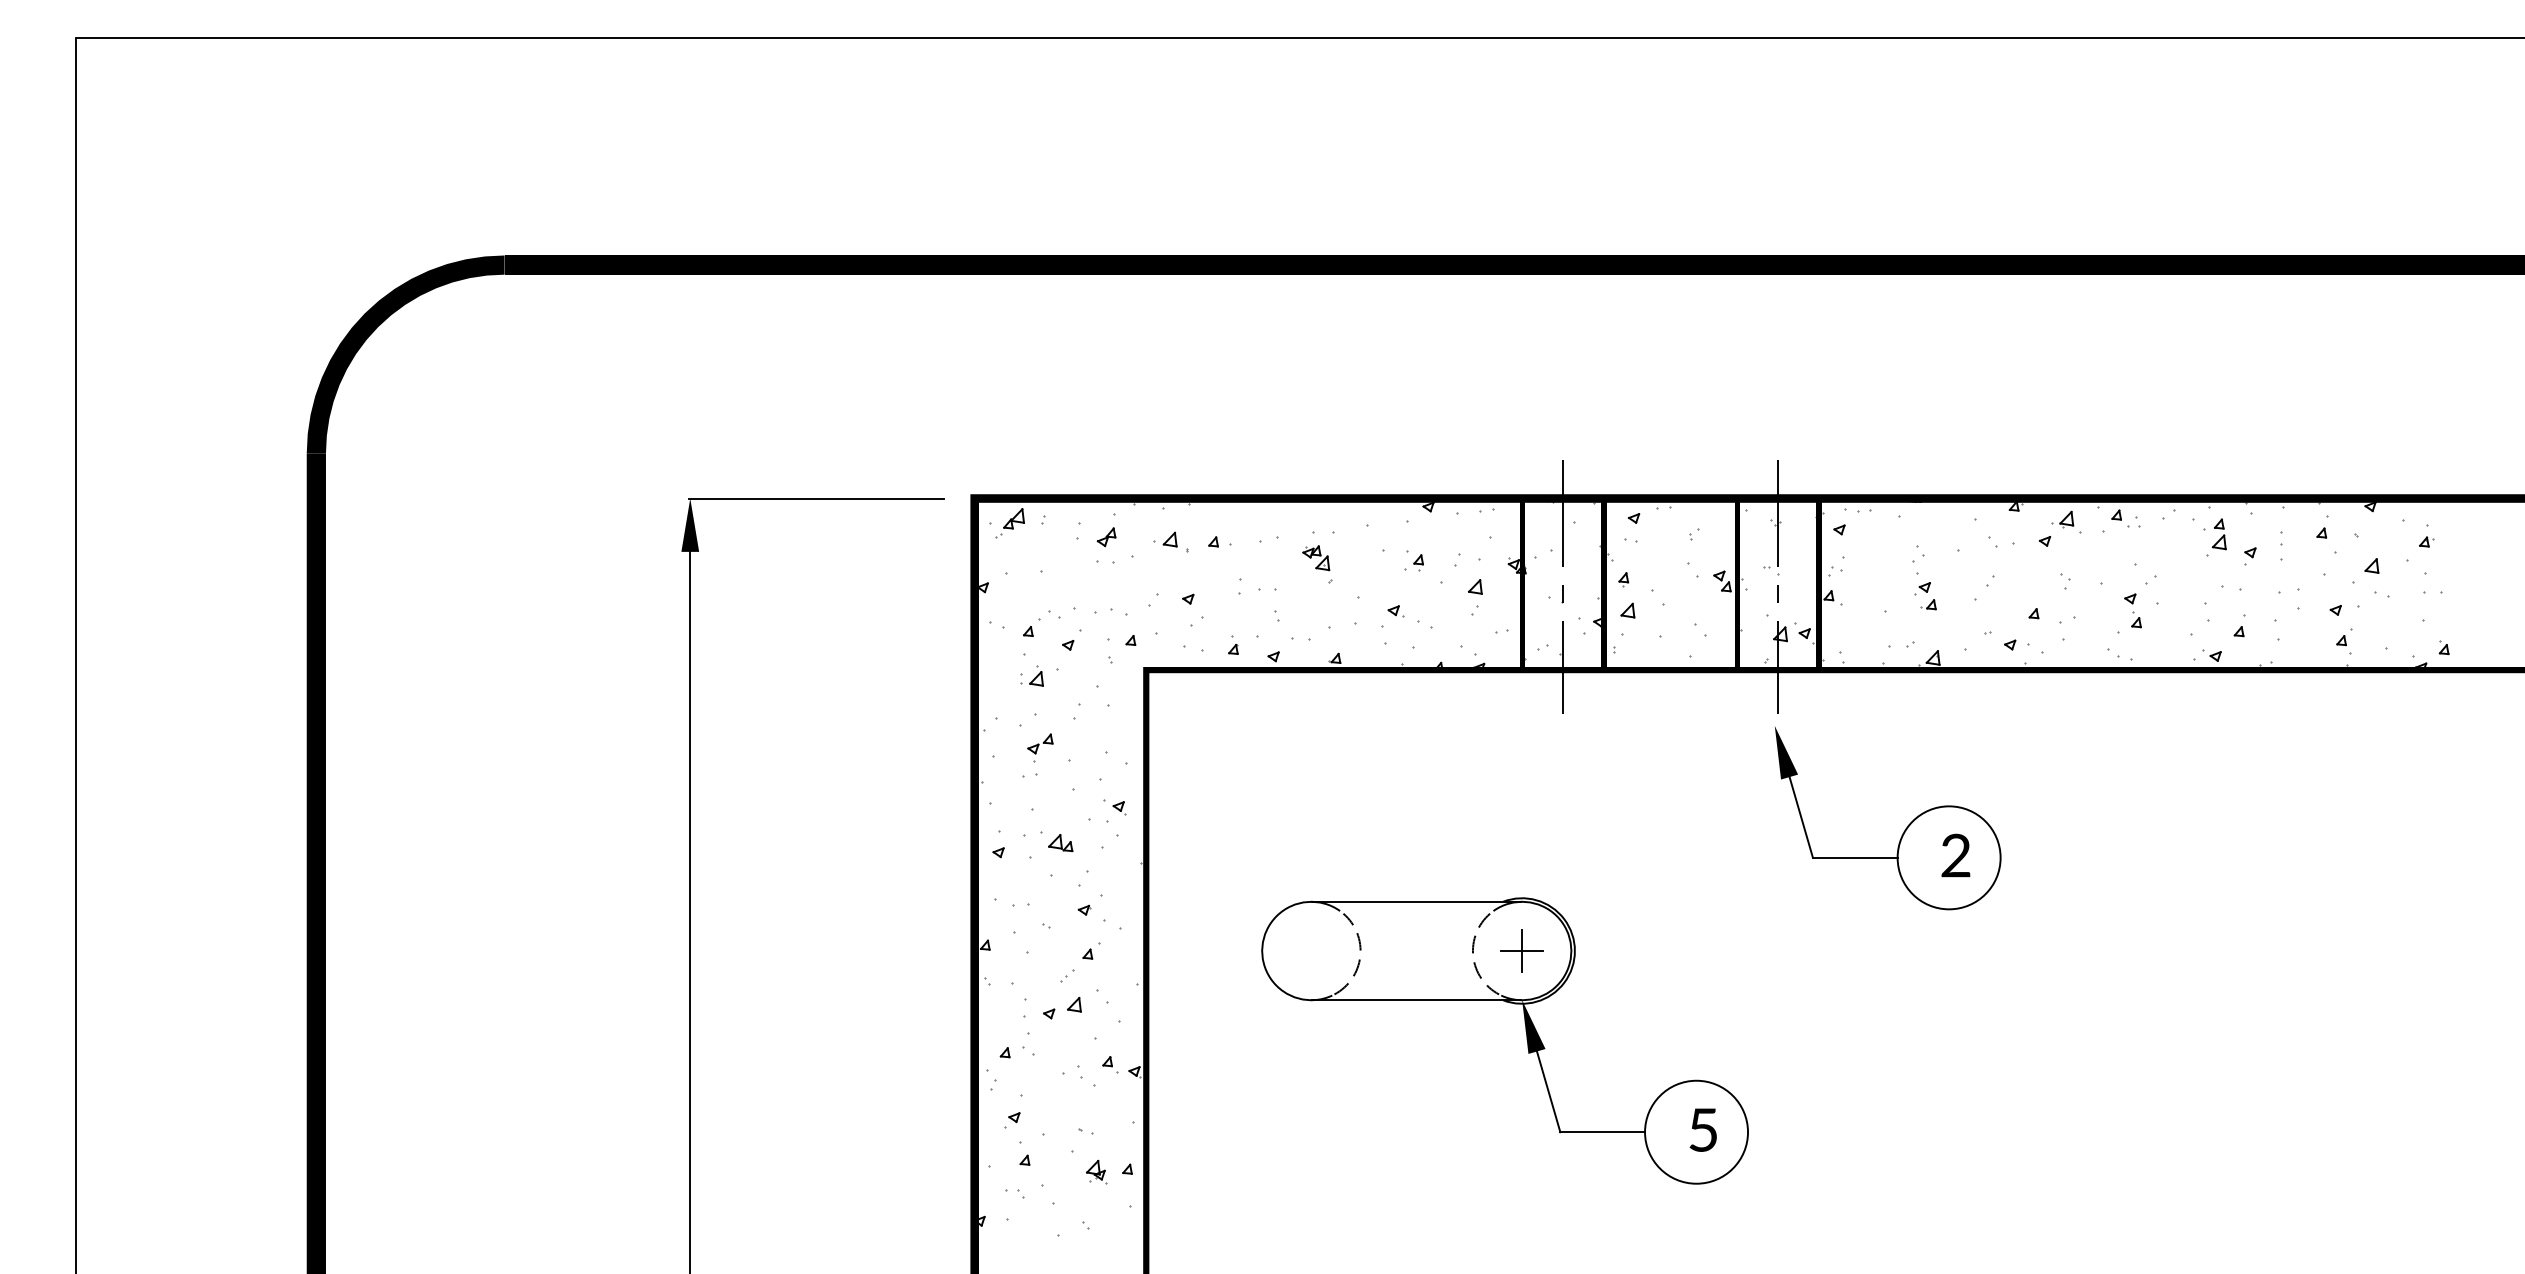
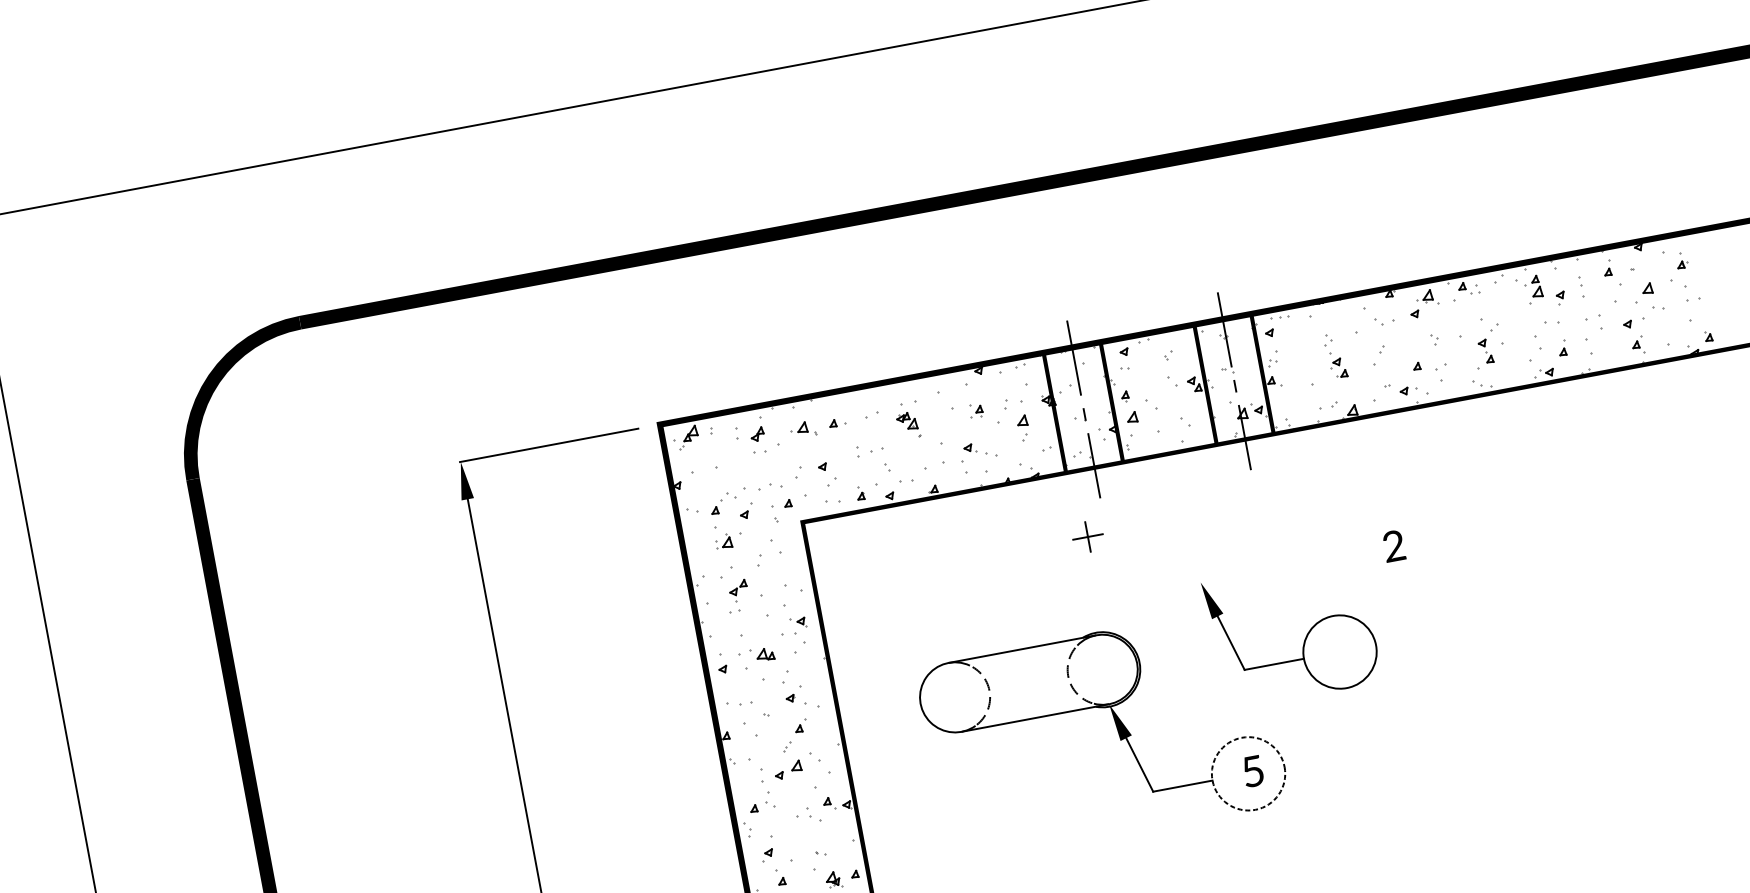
part: (1905, 828) -> (1305, 637), moved
part: (1521, 950) -> (1087, 536), moved
circle: (1696, 1131) -> (1248, 773), solid -> dashed

